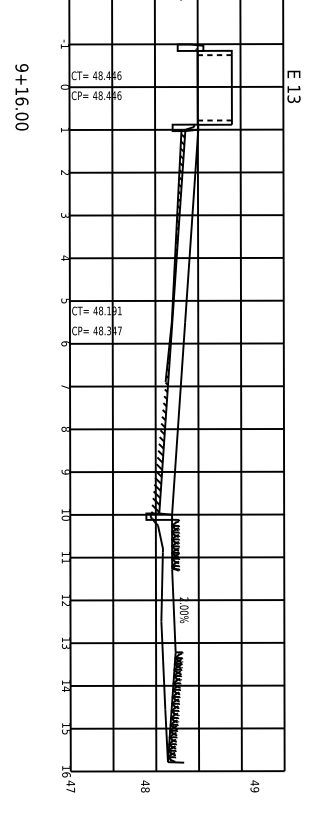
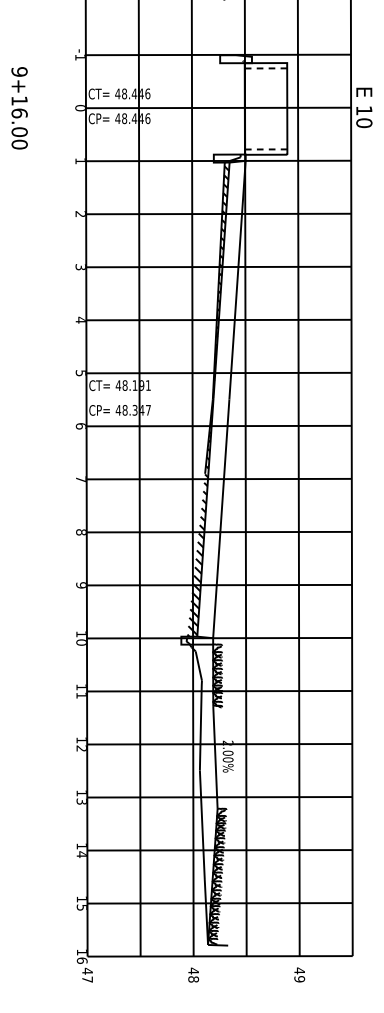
text: (21, 97) -> (19, 108), moved
text: (293, 99) -> (363, 123), 13 -> 10
text: (145, 786) -> (193, 975), moved
text: (254, 786) -> (299, 975), moved

